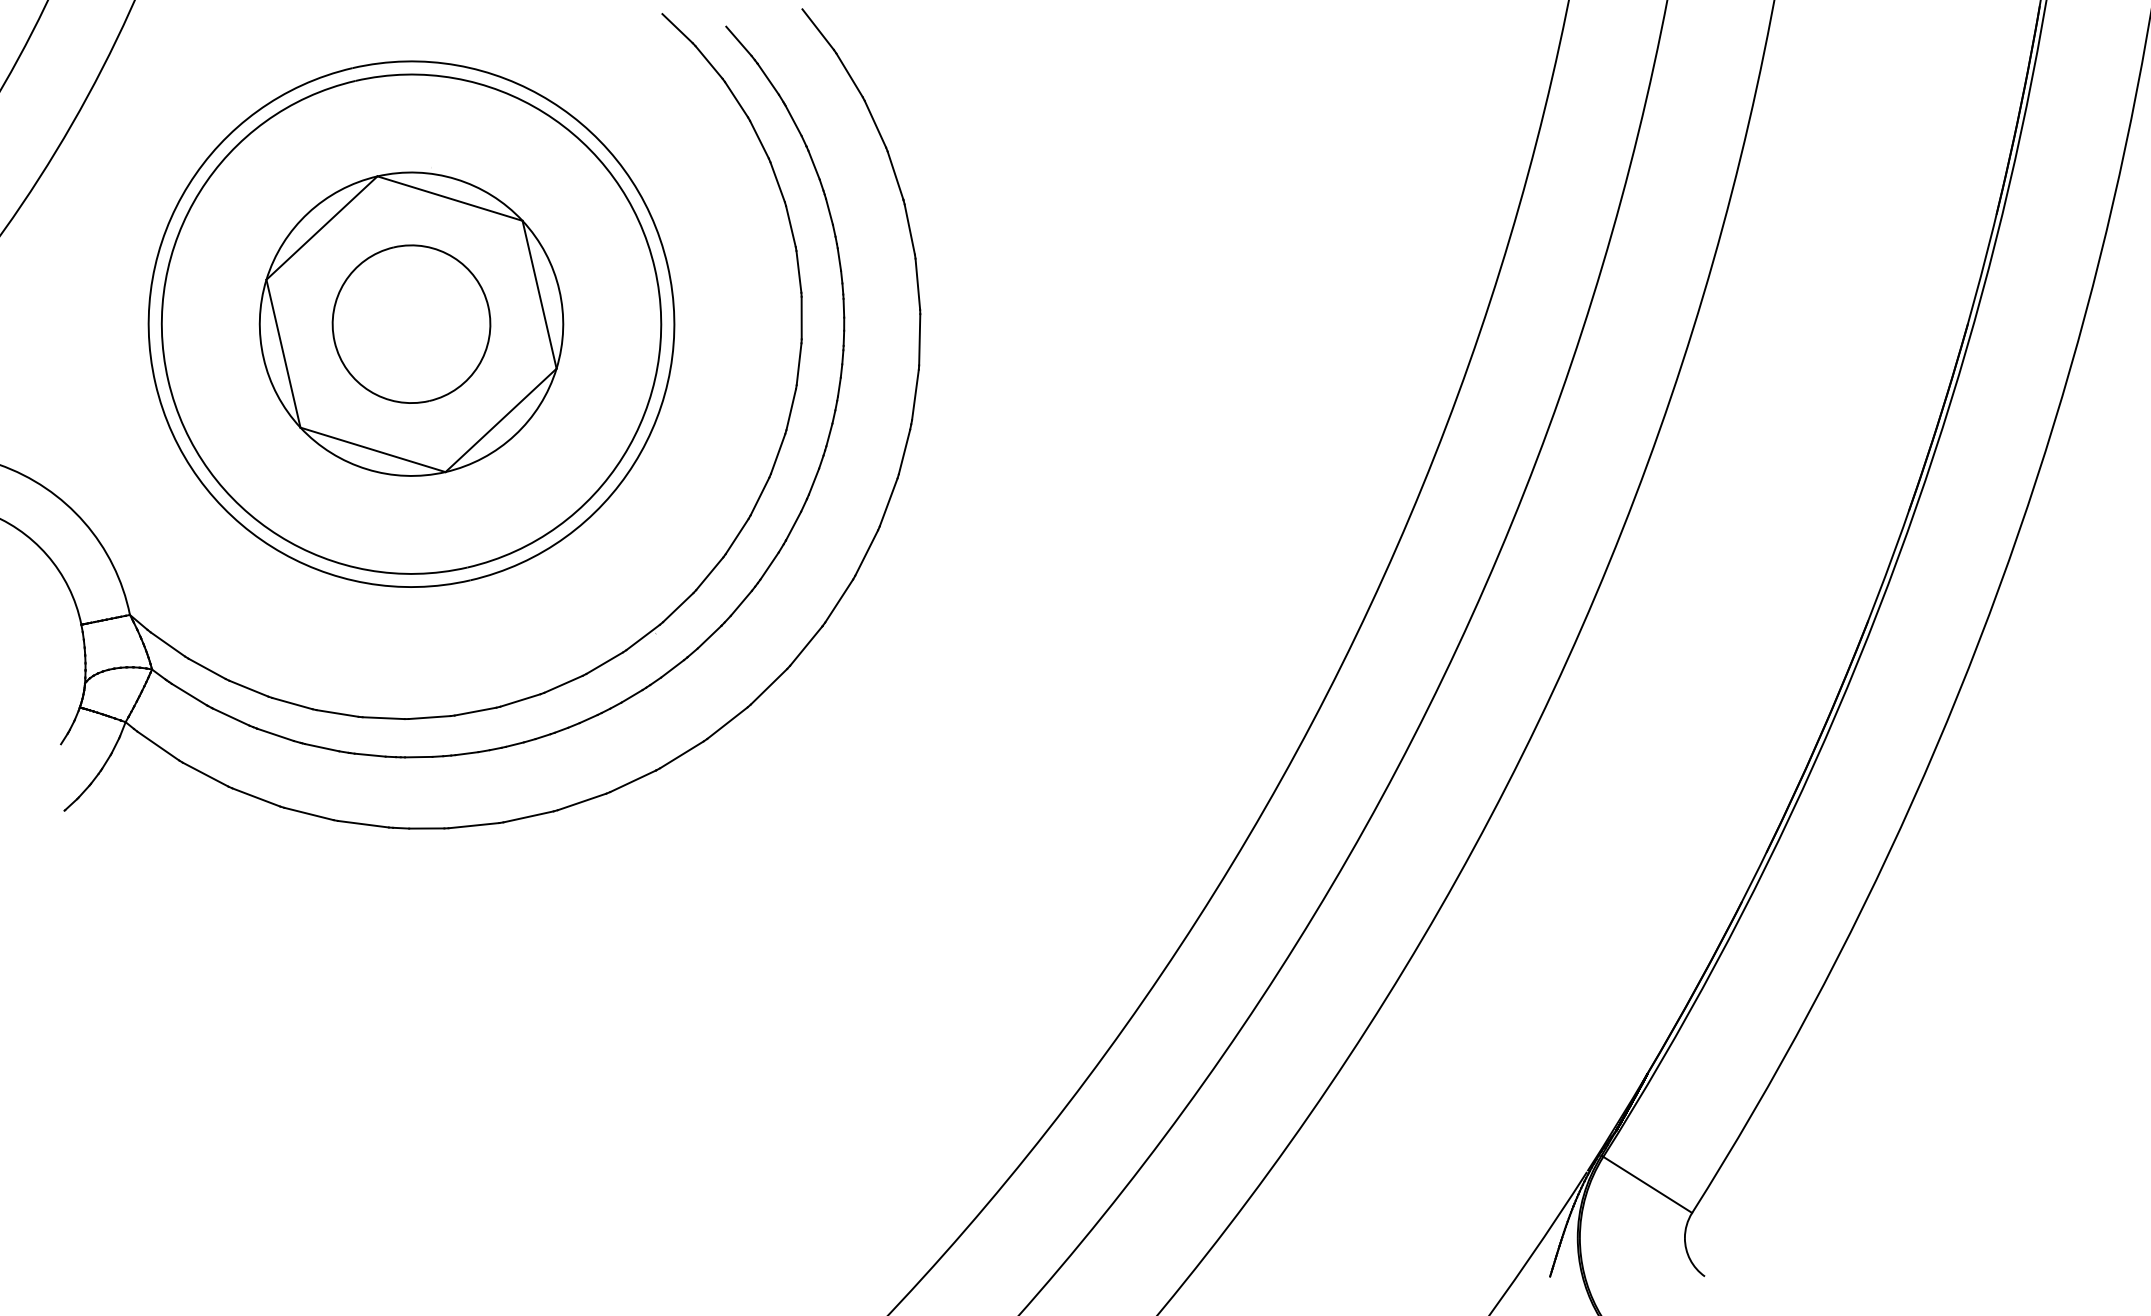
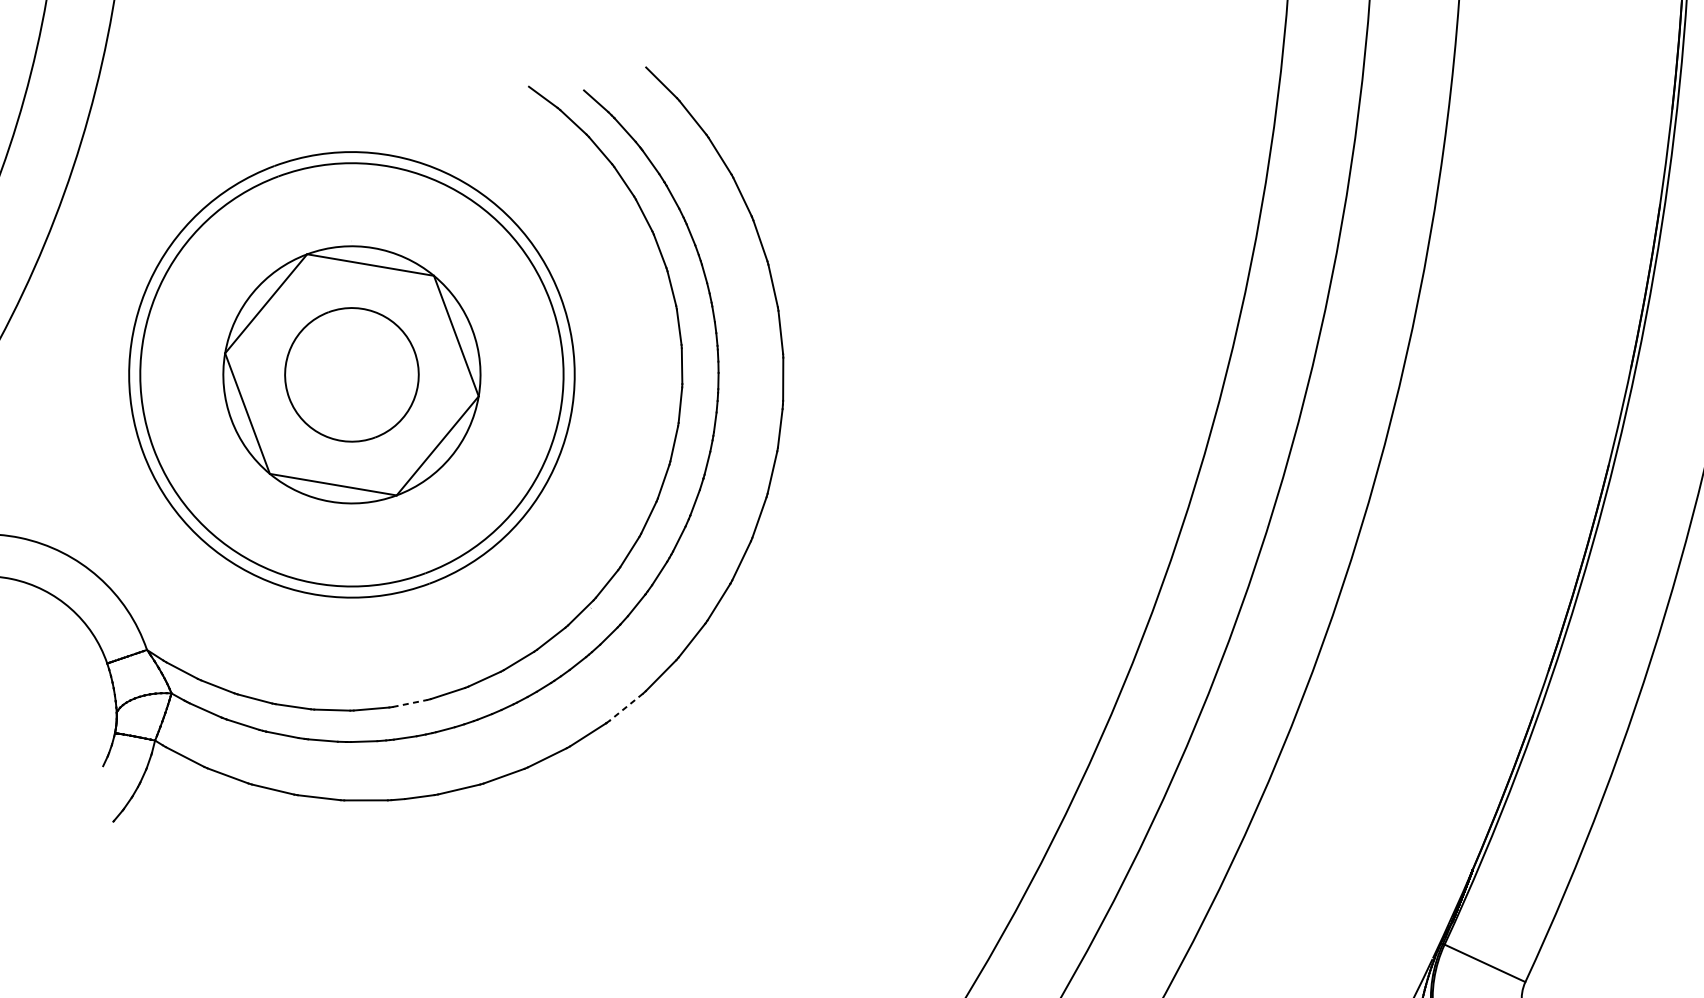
line: (430, 717) -> (410, 703), solid -> dashed
line: (681, 754) -> (625, 707), solid -> dashed

